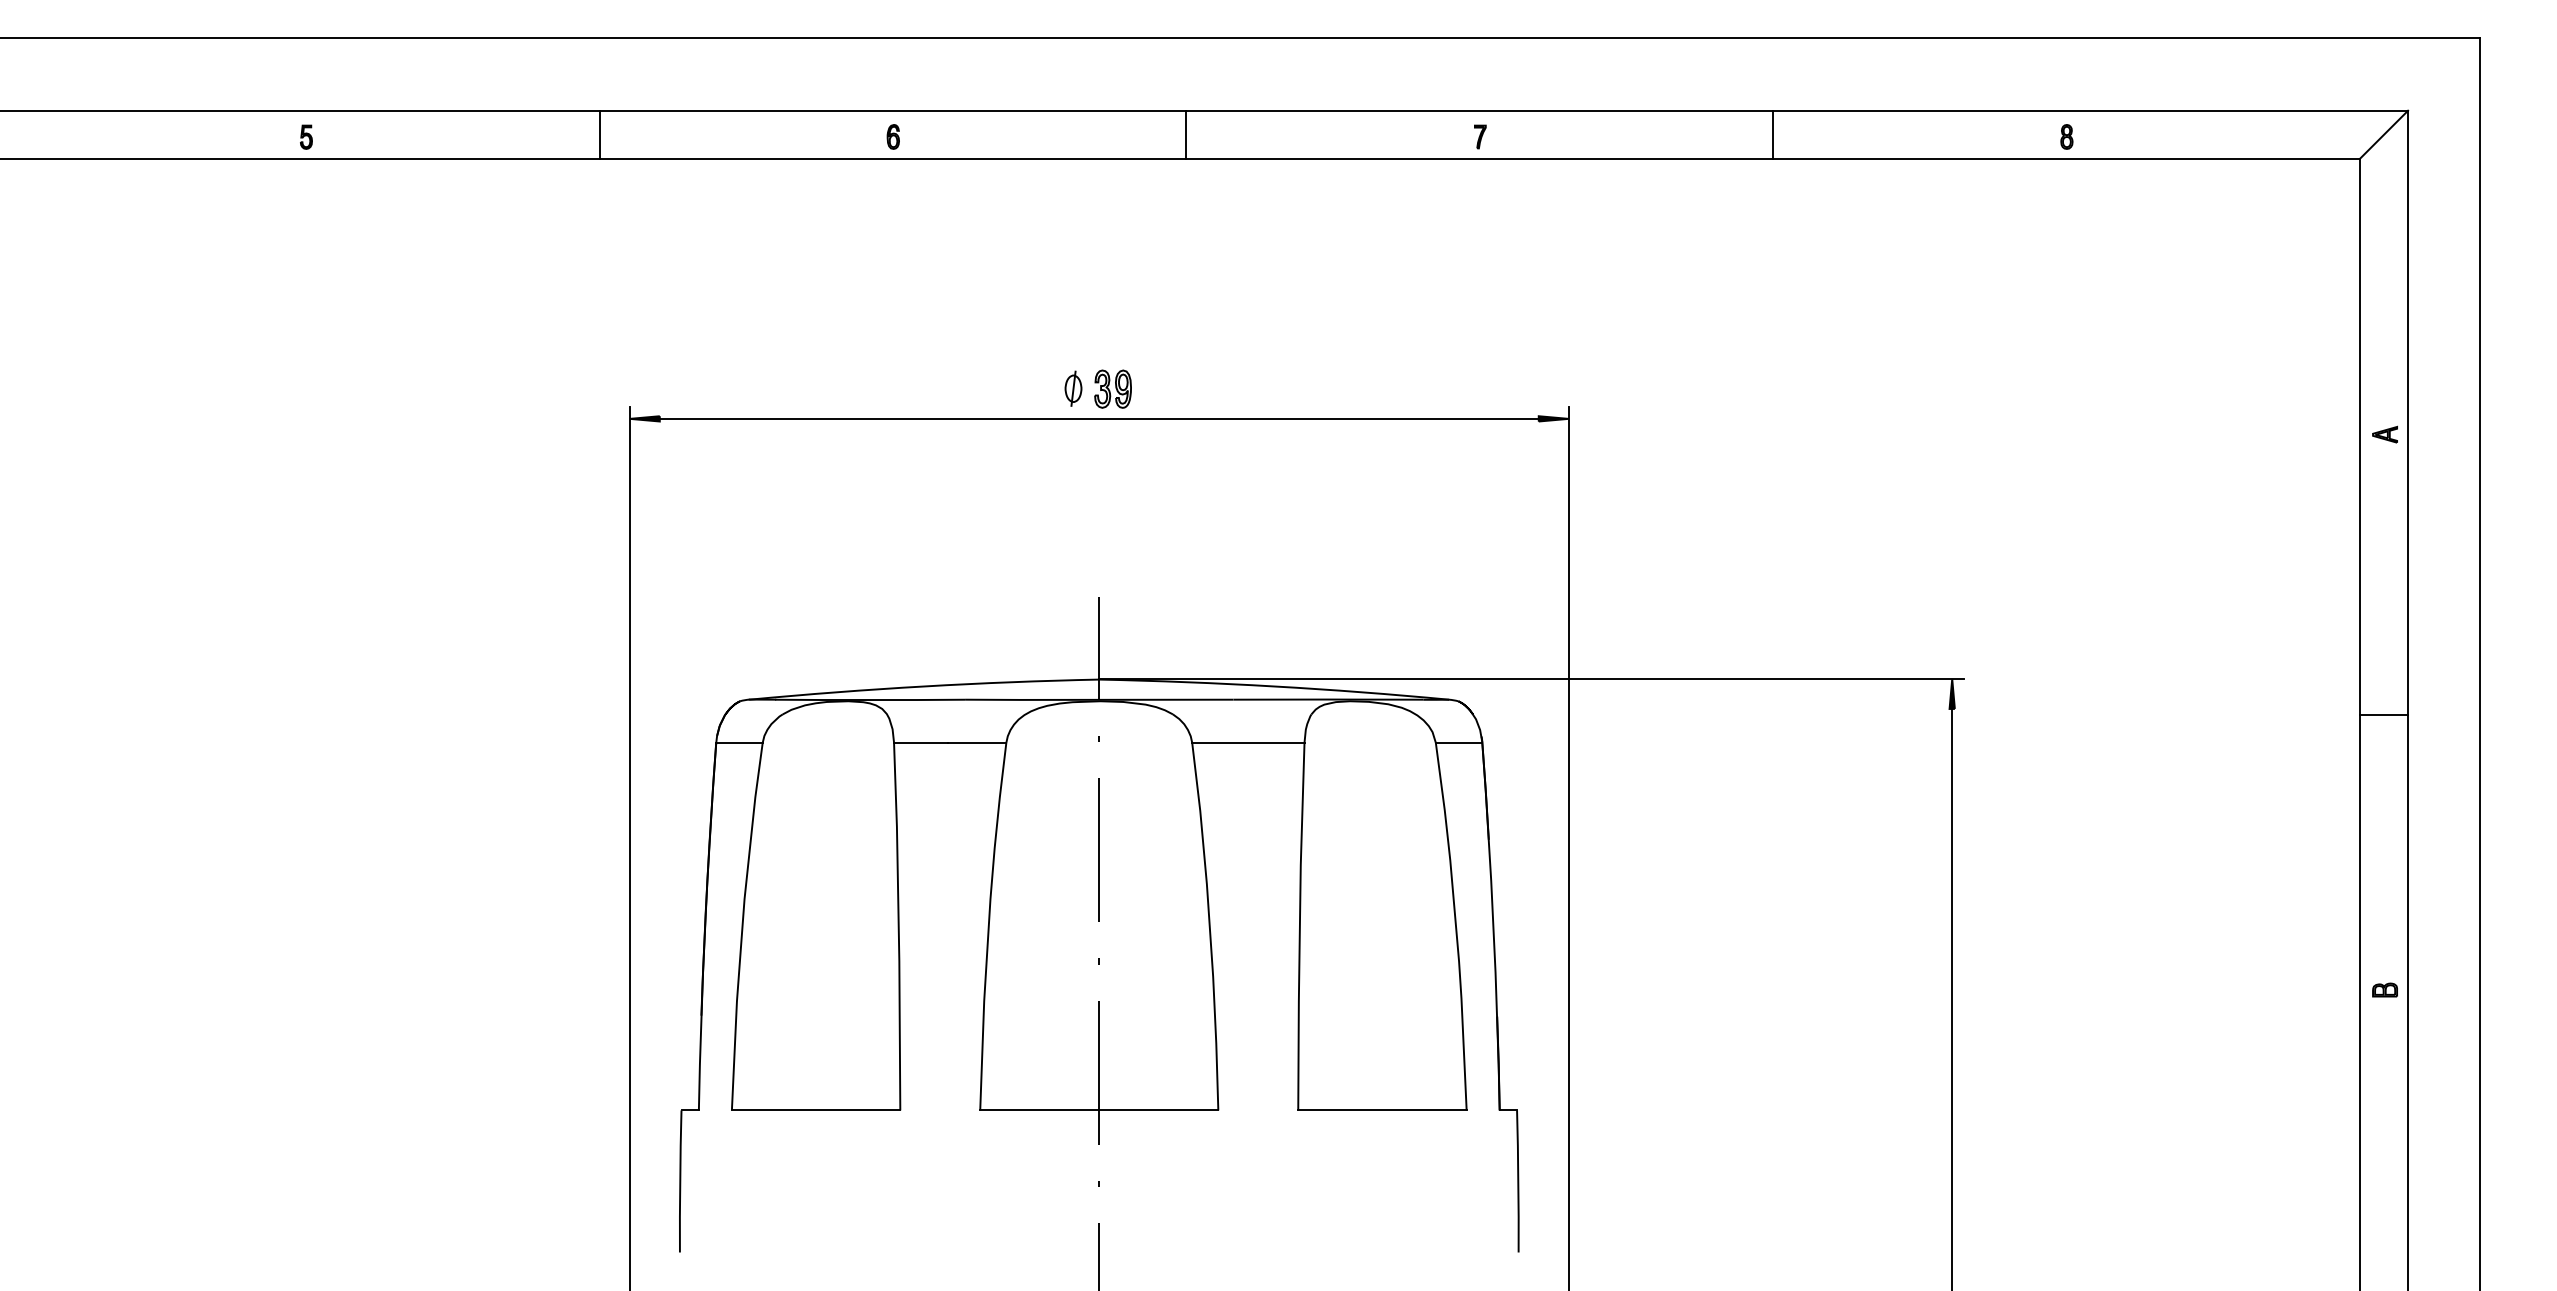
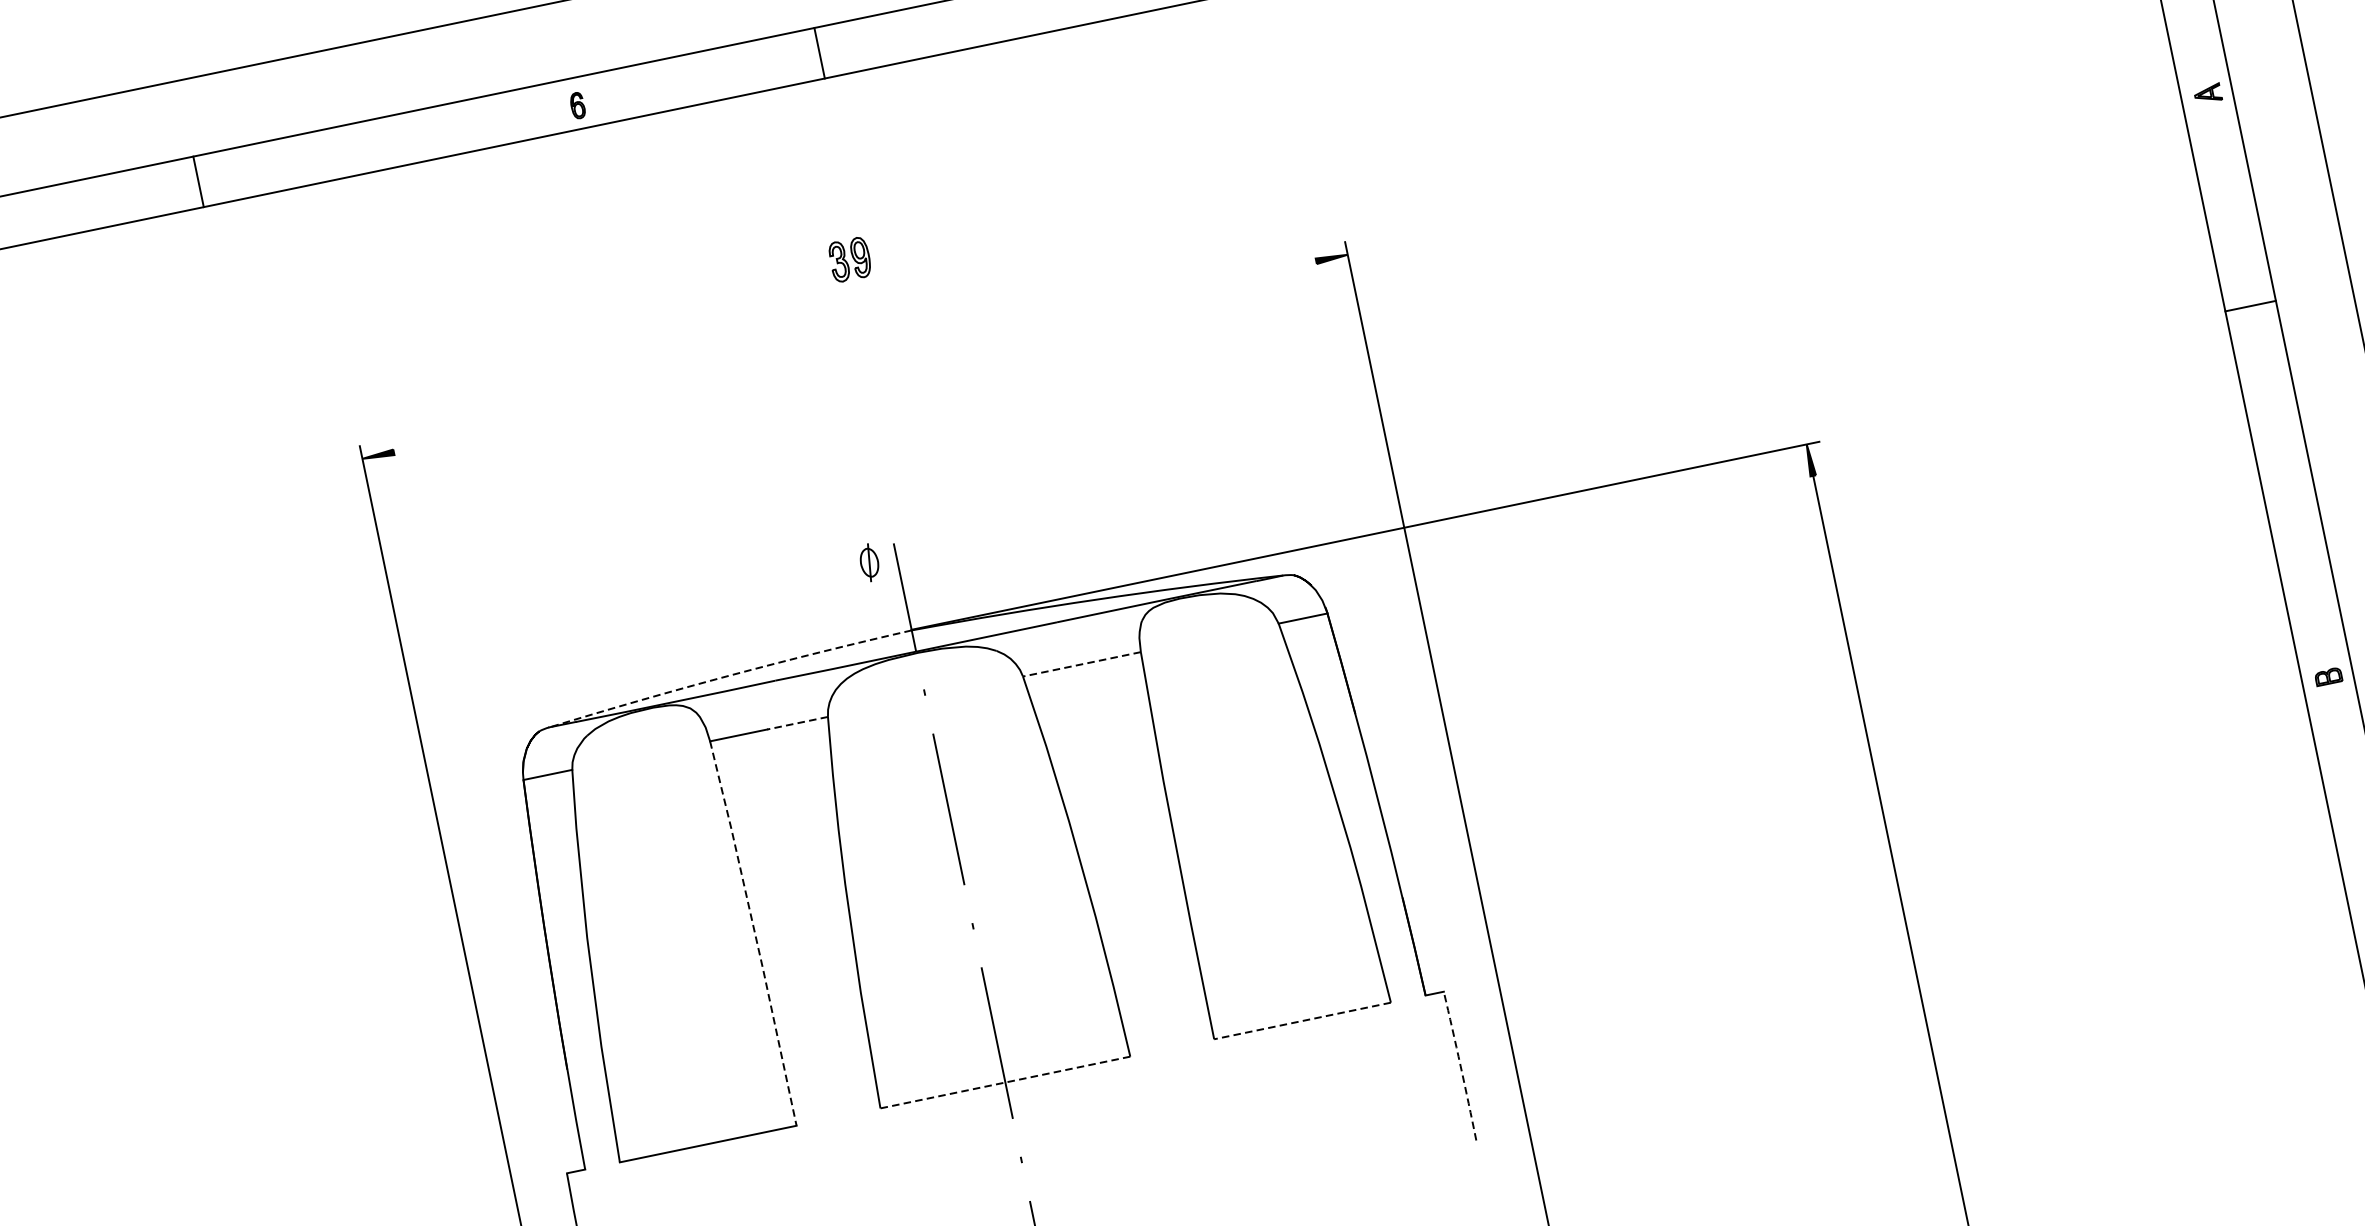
line: (599, 134) -> (198, 181), moved
line: (1186, 134) -> (819, 52), moved
part: (1073, 388) -> (869, 562), moved
part: (1112, 388) -> (849, 259), moved
line: (1098, 418) -> (854, 356), removed
arc: (924, 686) -> (729, 675), solid -> dashed
line: (2383, 714) -> (2250, 306), moved
line: (977, 742) -> (797, 722), solid -> dashed
line: (1247, 742) -> (1080, 664), solid -> dashed
line: (898, 926) -> (754, 933), solid -> dashed
line: (1098, 1110) -> (1004, 1082), solid -> dashed
line: (1381, 1110) -> (1301, 1021), solid -> dashed
arc: (1518, 1181) -> (1460, 1066), solid -> dashed

